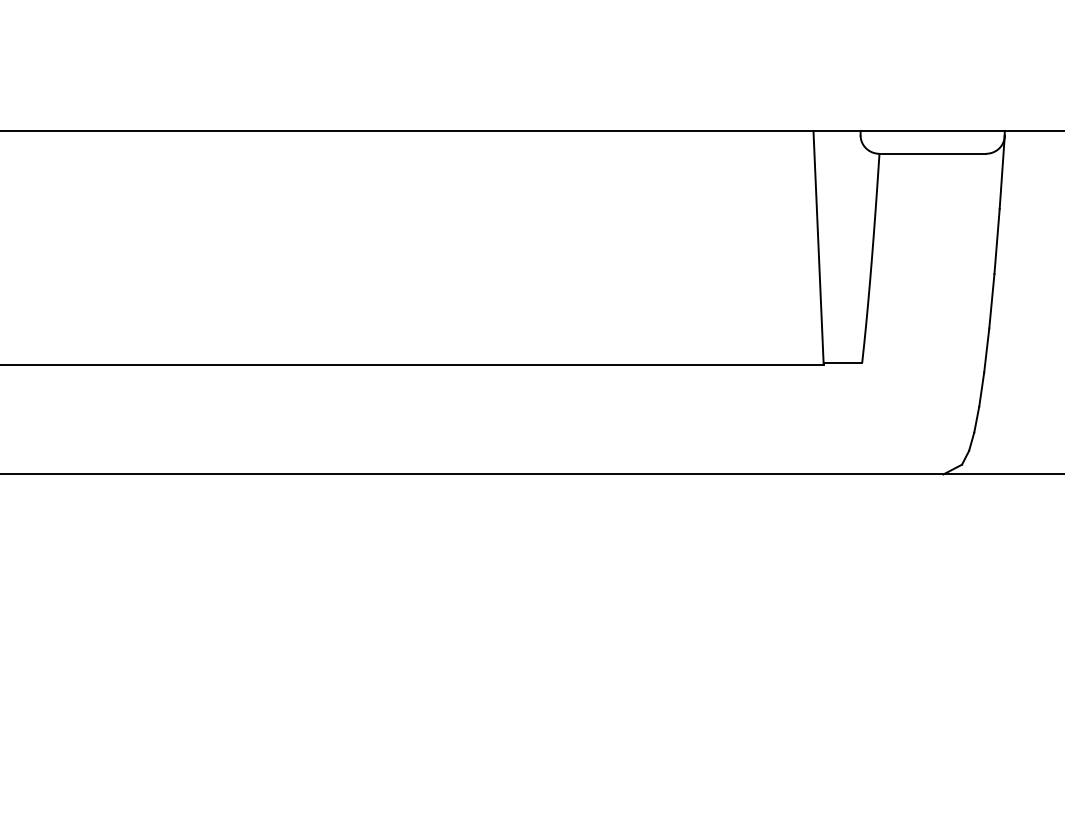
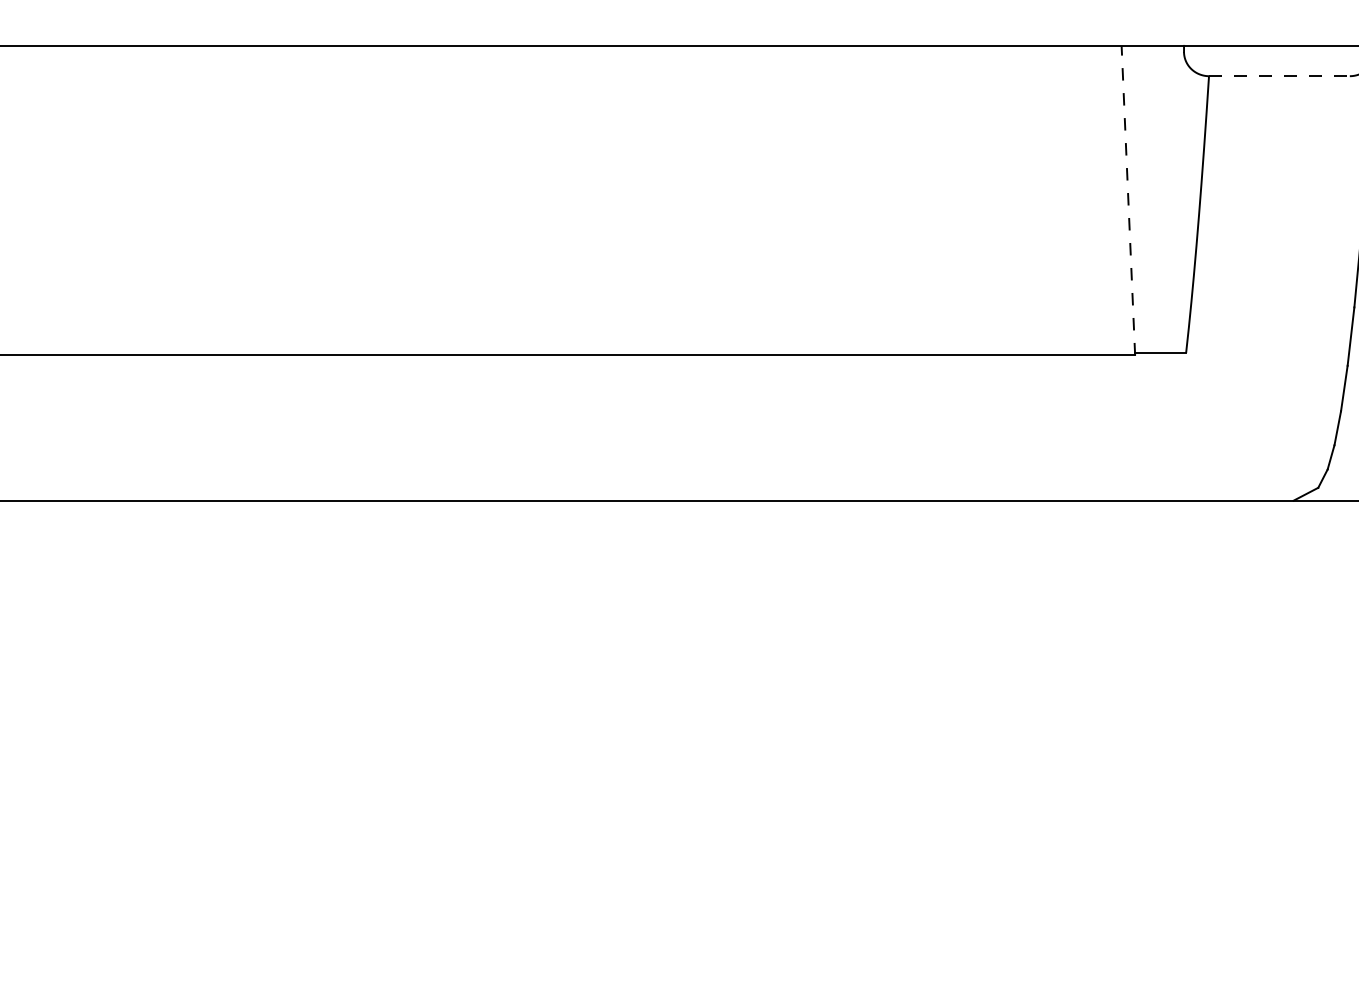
line: (933, 153) -> (1280, 75), solid -> dashed
line: (818, 247) -> (1128, 200), solid -> dashed

